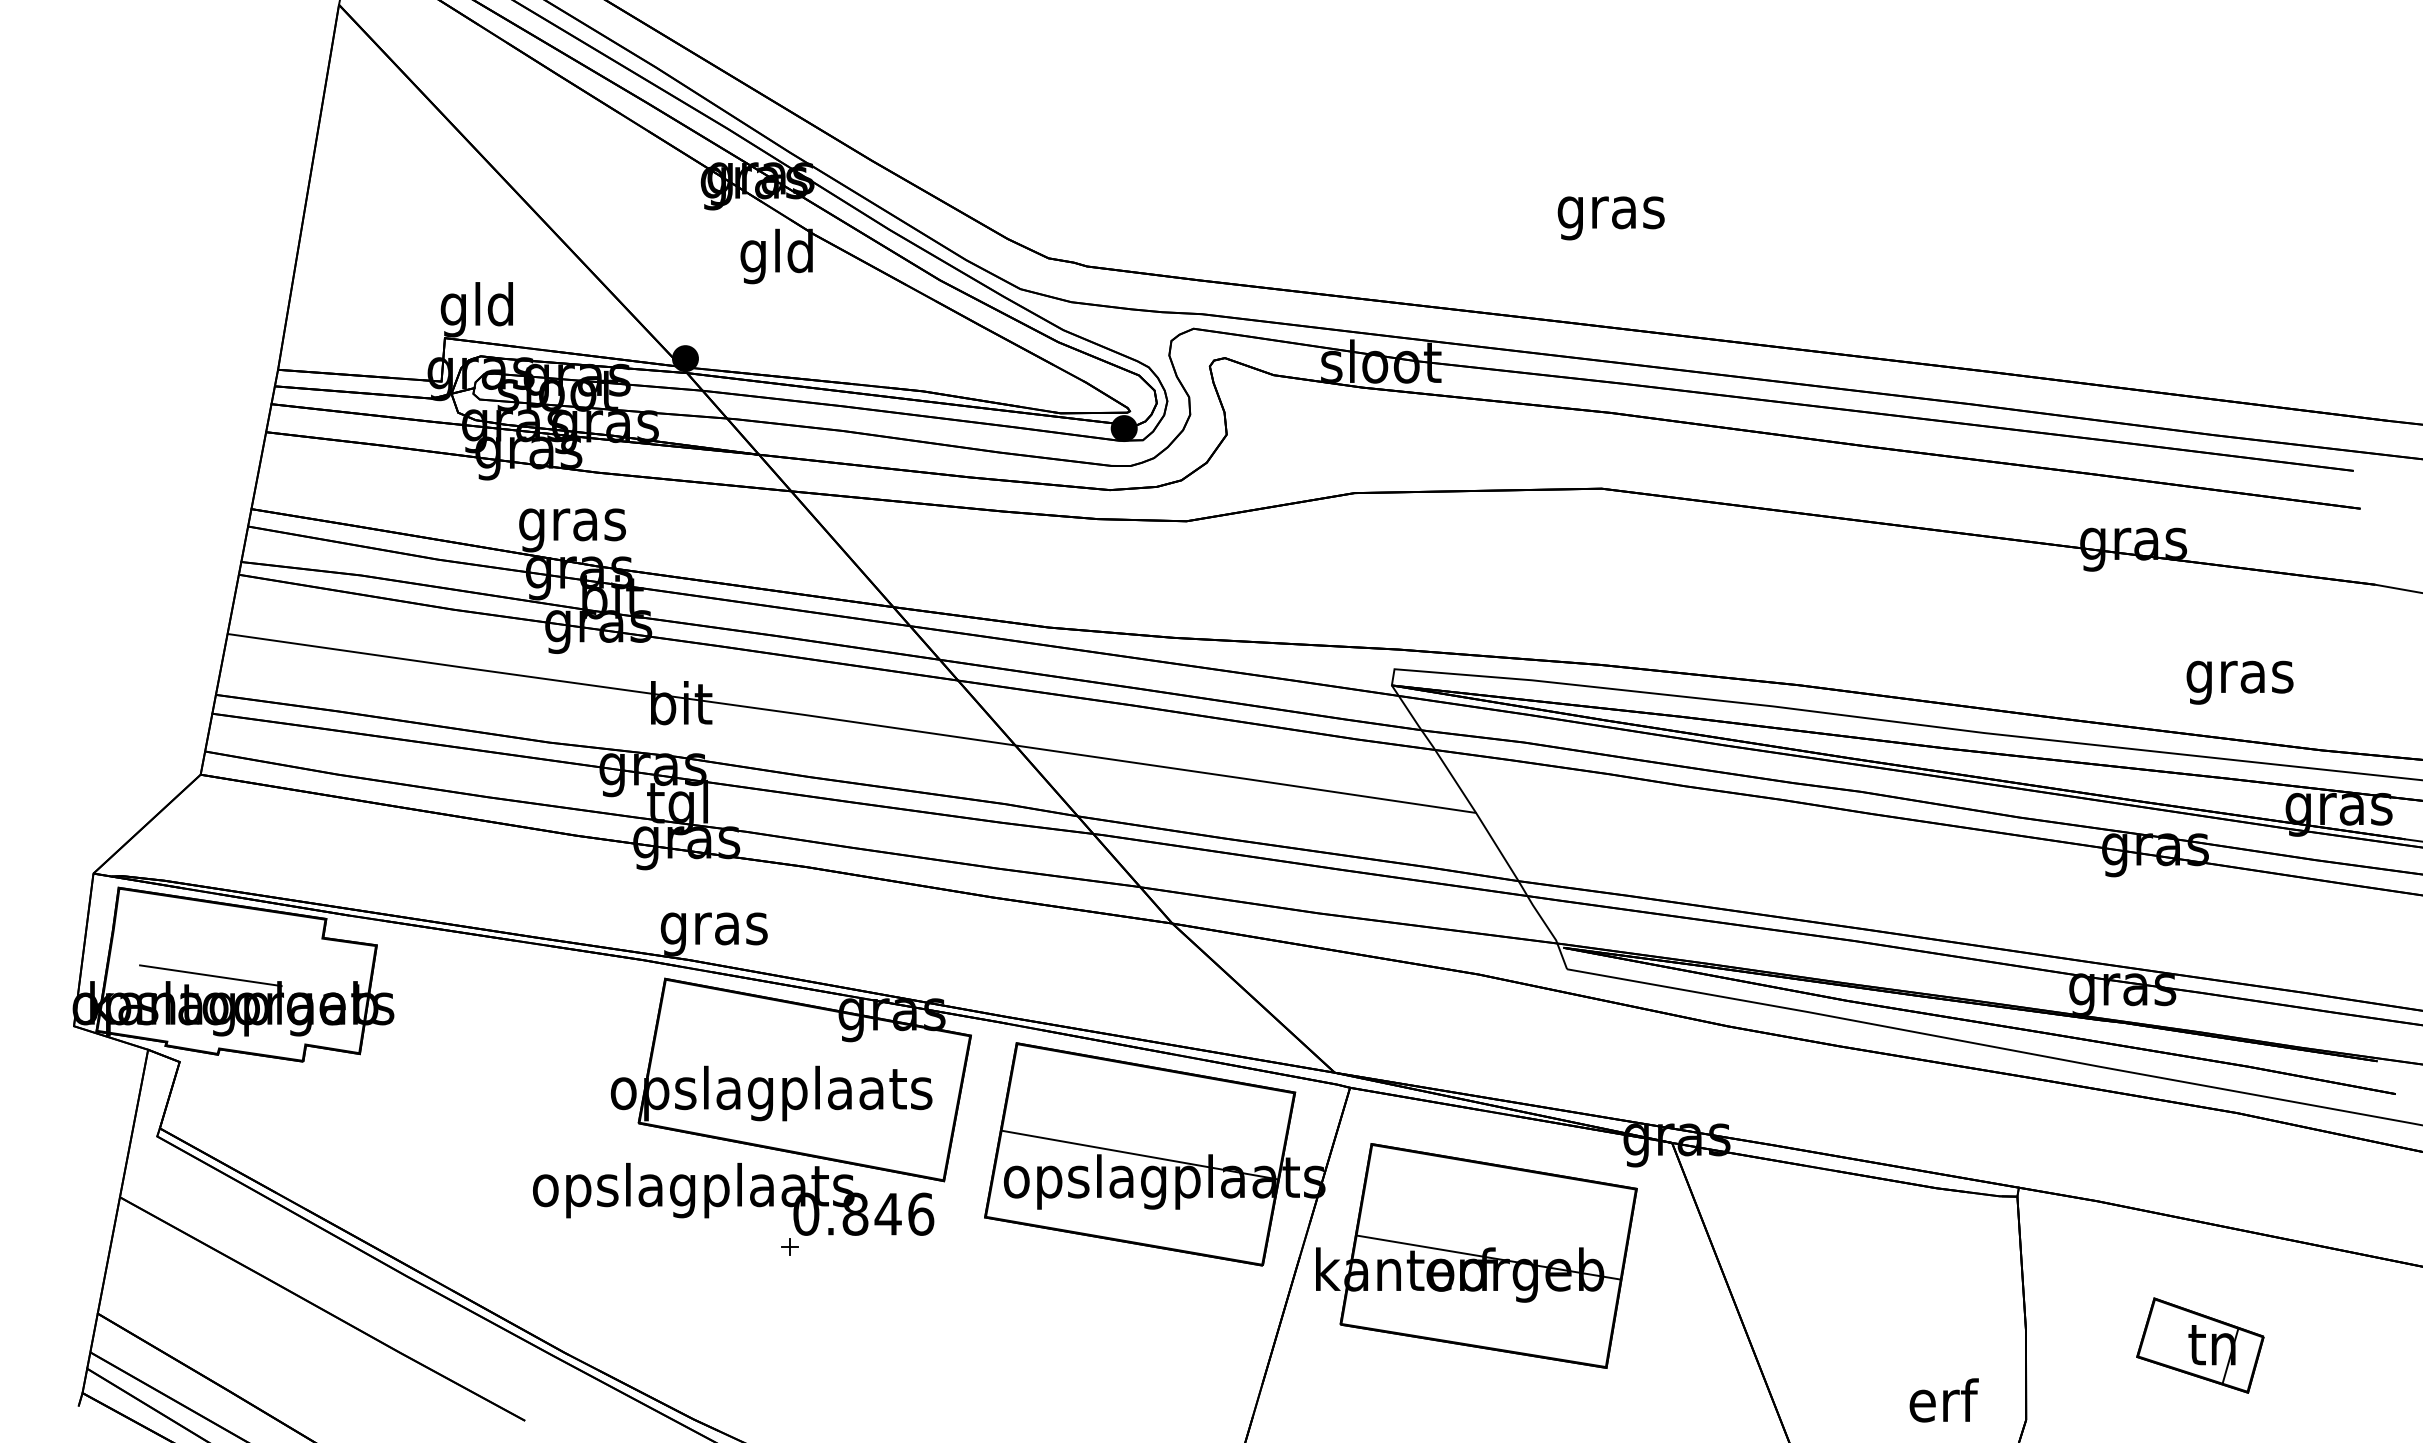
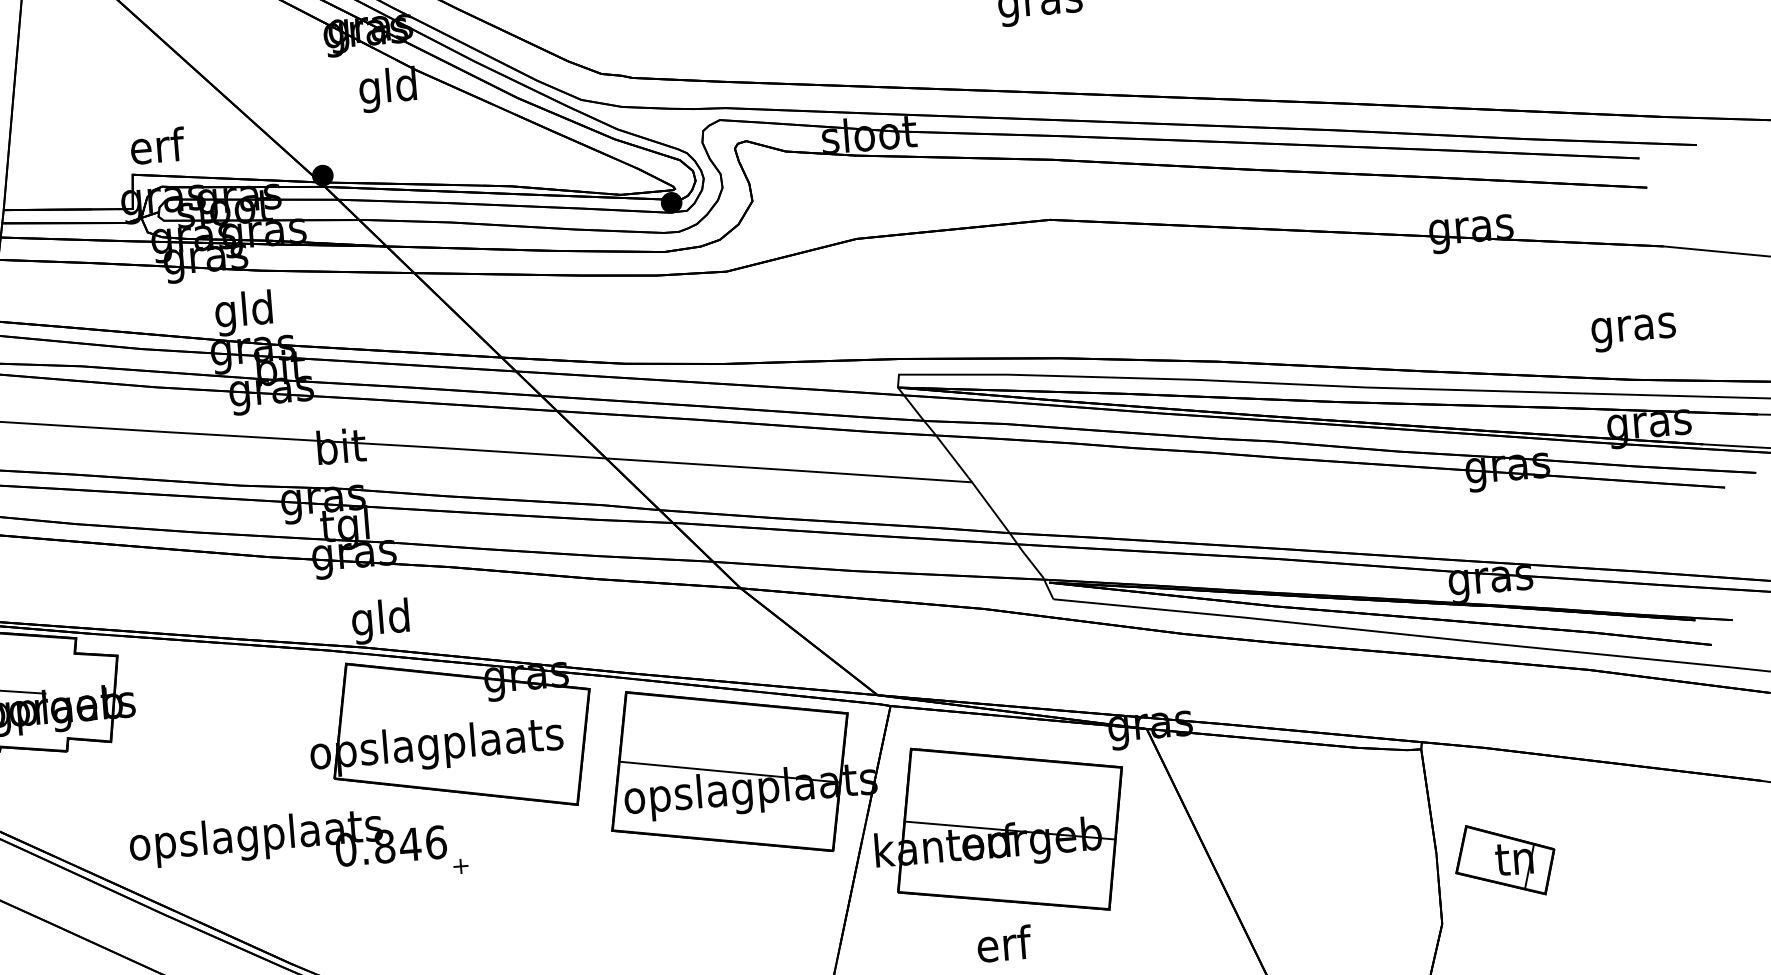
text: (477, 309) -> (156, 150), gld -> erf
text: (572, 524) -> (244, 312), gras -> gld
text: (2239, 682) -> (1633, 332), moved
text: (713, 928) -> (380, 621), gras -> gld
text: (733, 1199) -> (288, 842), moved
part: (2200, 1345) -> (1505, 860), moved
text: (1943, 1400) -> (1004, 943), moved

